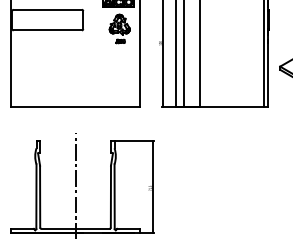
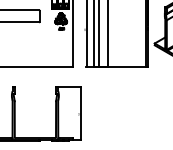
line: (75, 186) -> (35, 113), removed

